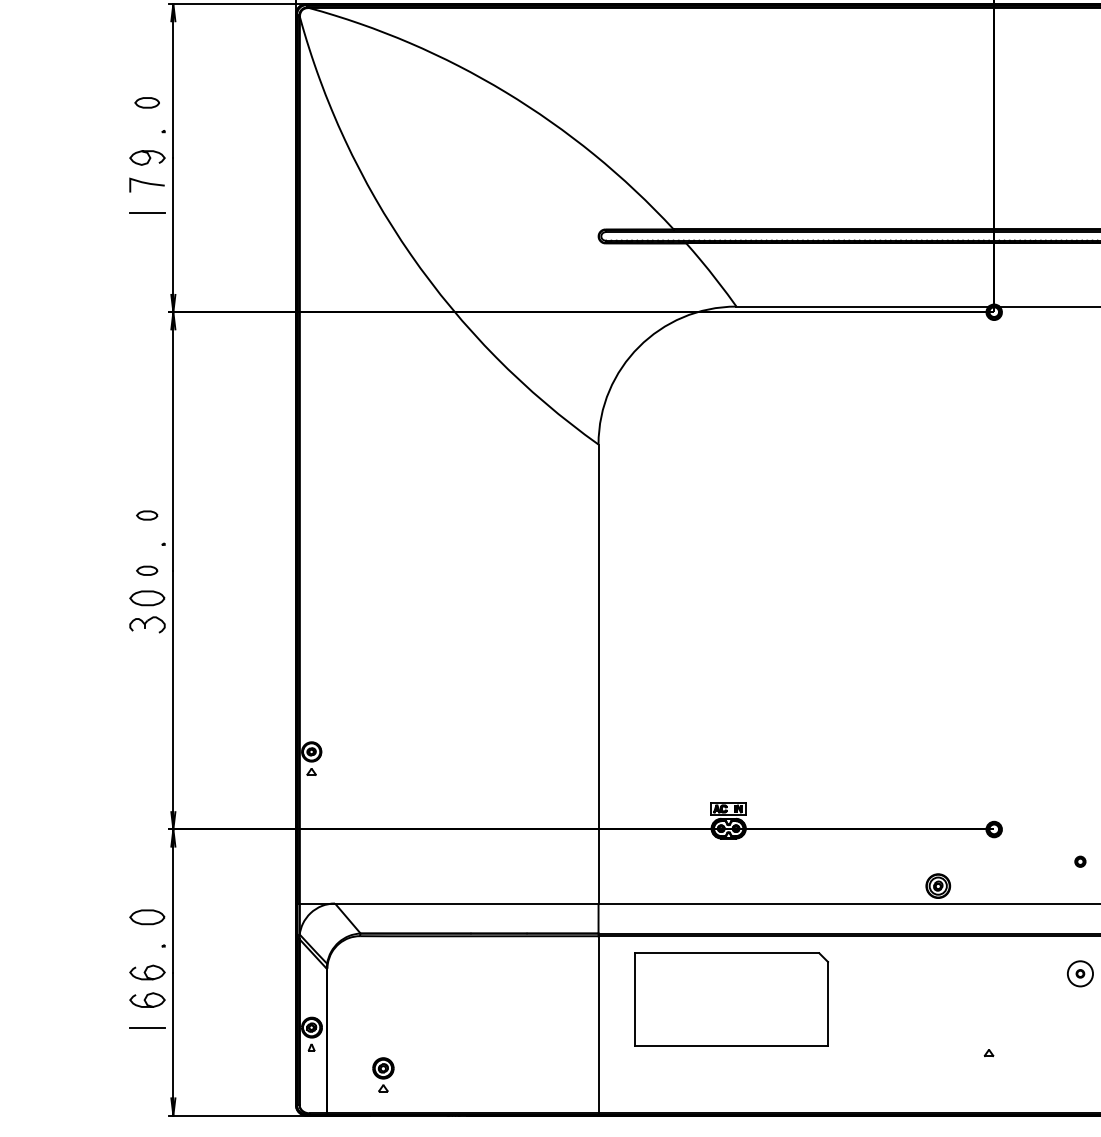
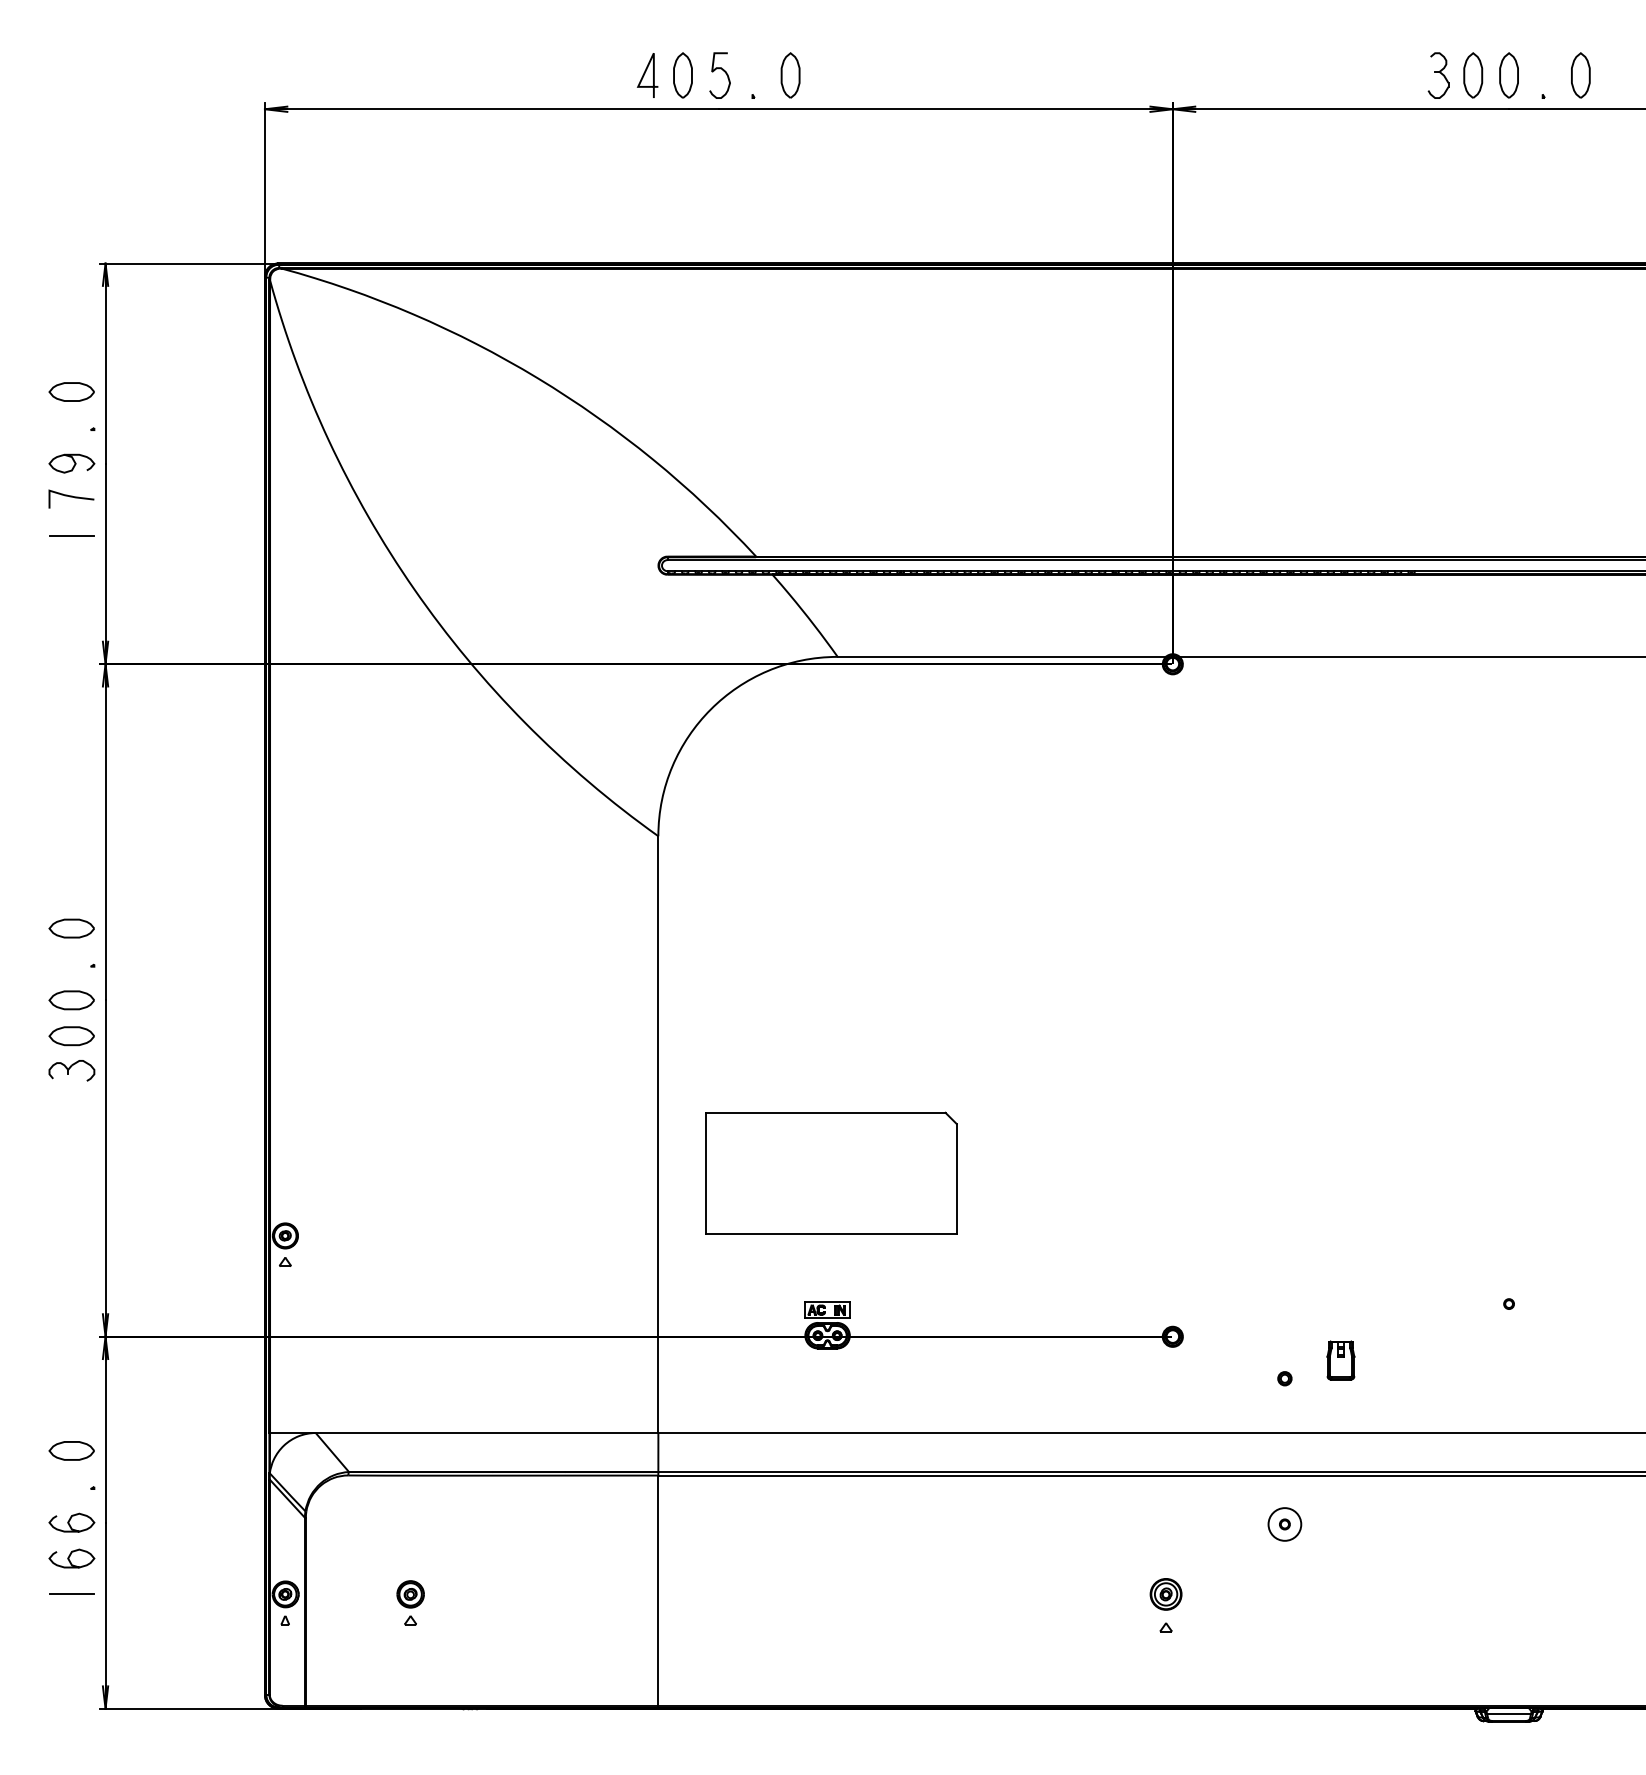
part: (147, 102) -> (71, 391), size x1.43
part: (147, 515) -> (71, 928), size x1.67
part: (147, 570) -> (71, 1000), size x1.67
part: (937, 886) -> (1165, 1594), moved
part: (731, 999) -> (831, 1172), moved
part: (383, 1074) -> (410, 1602), moved

